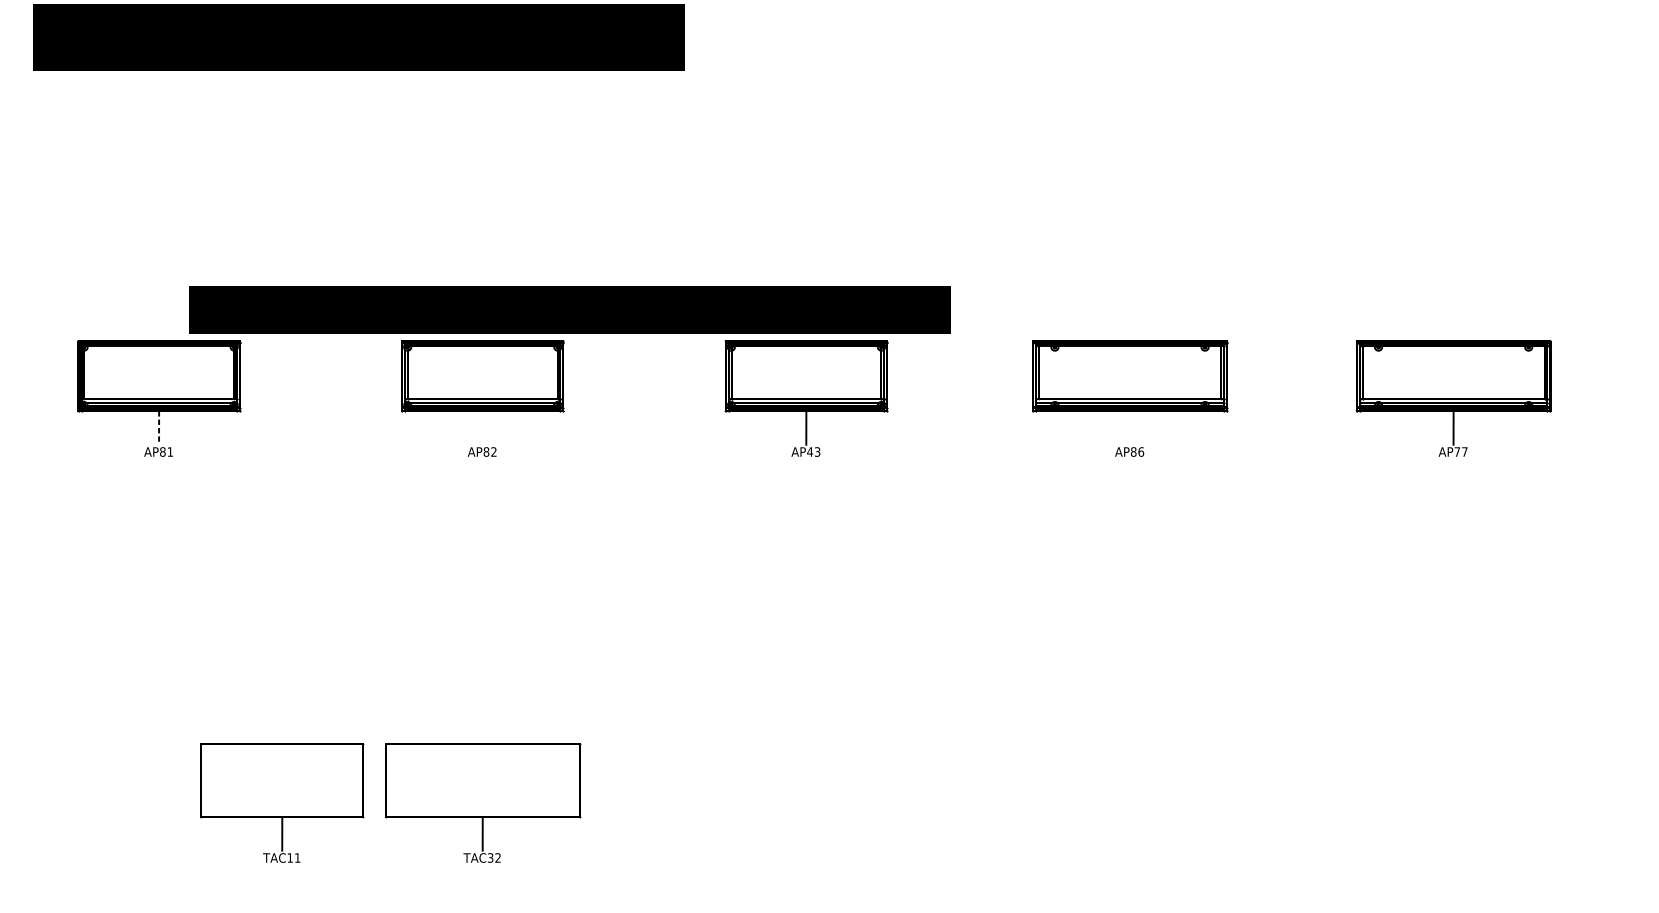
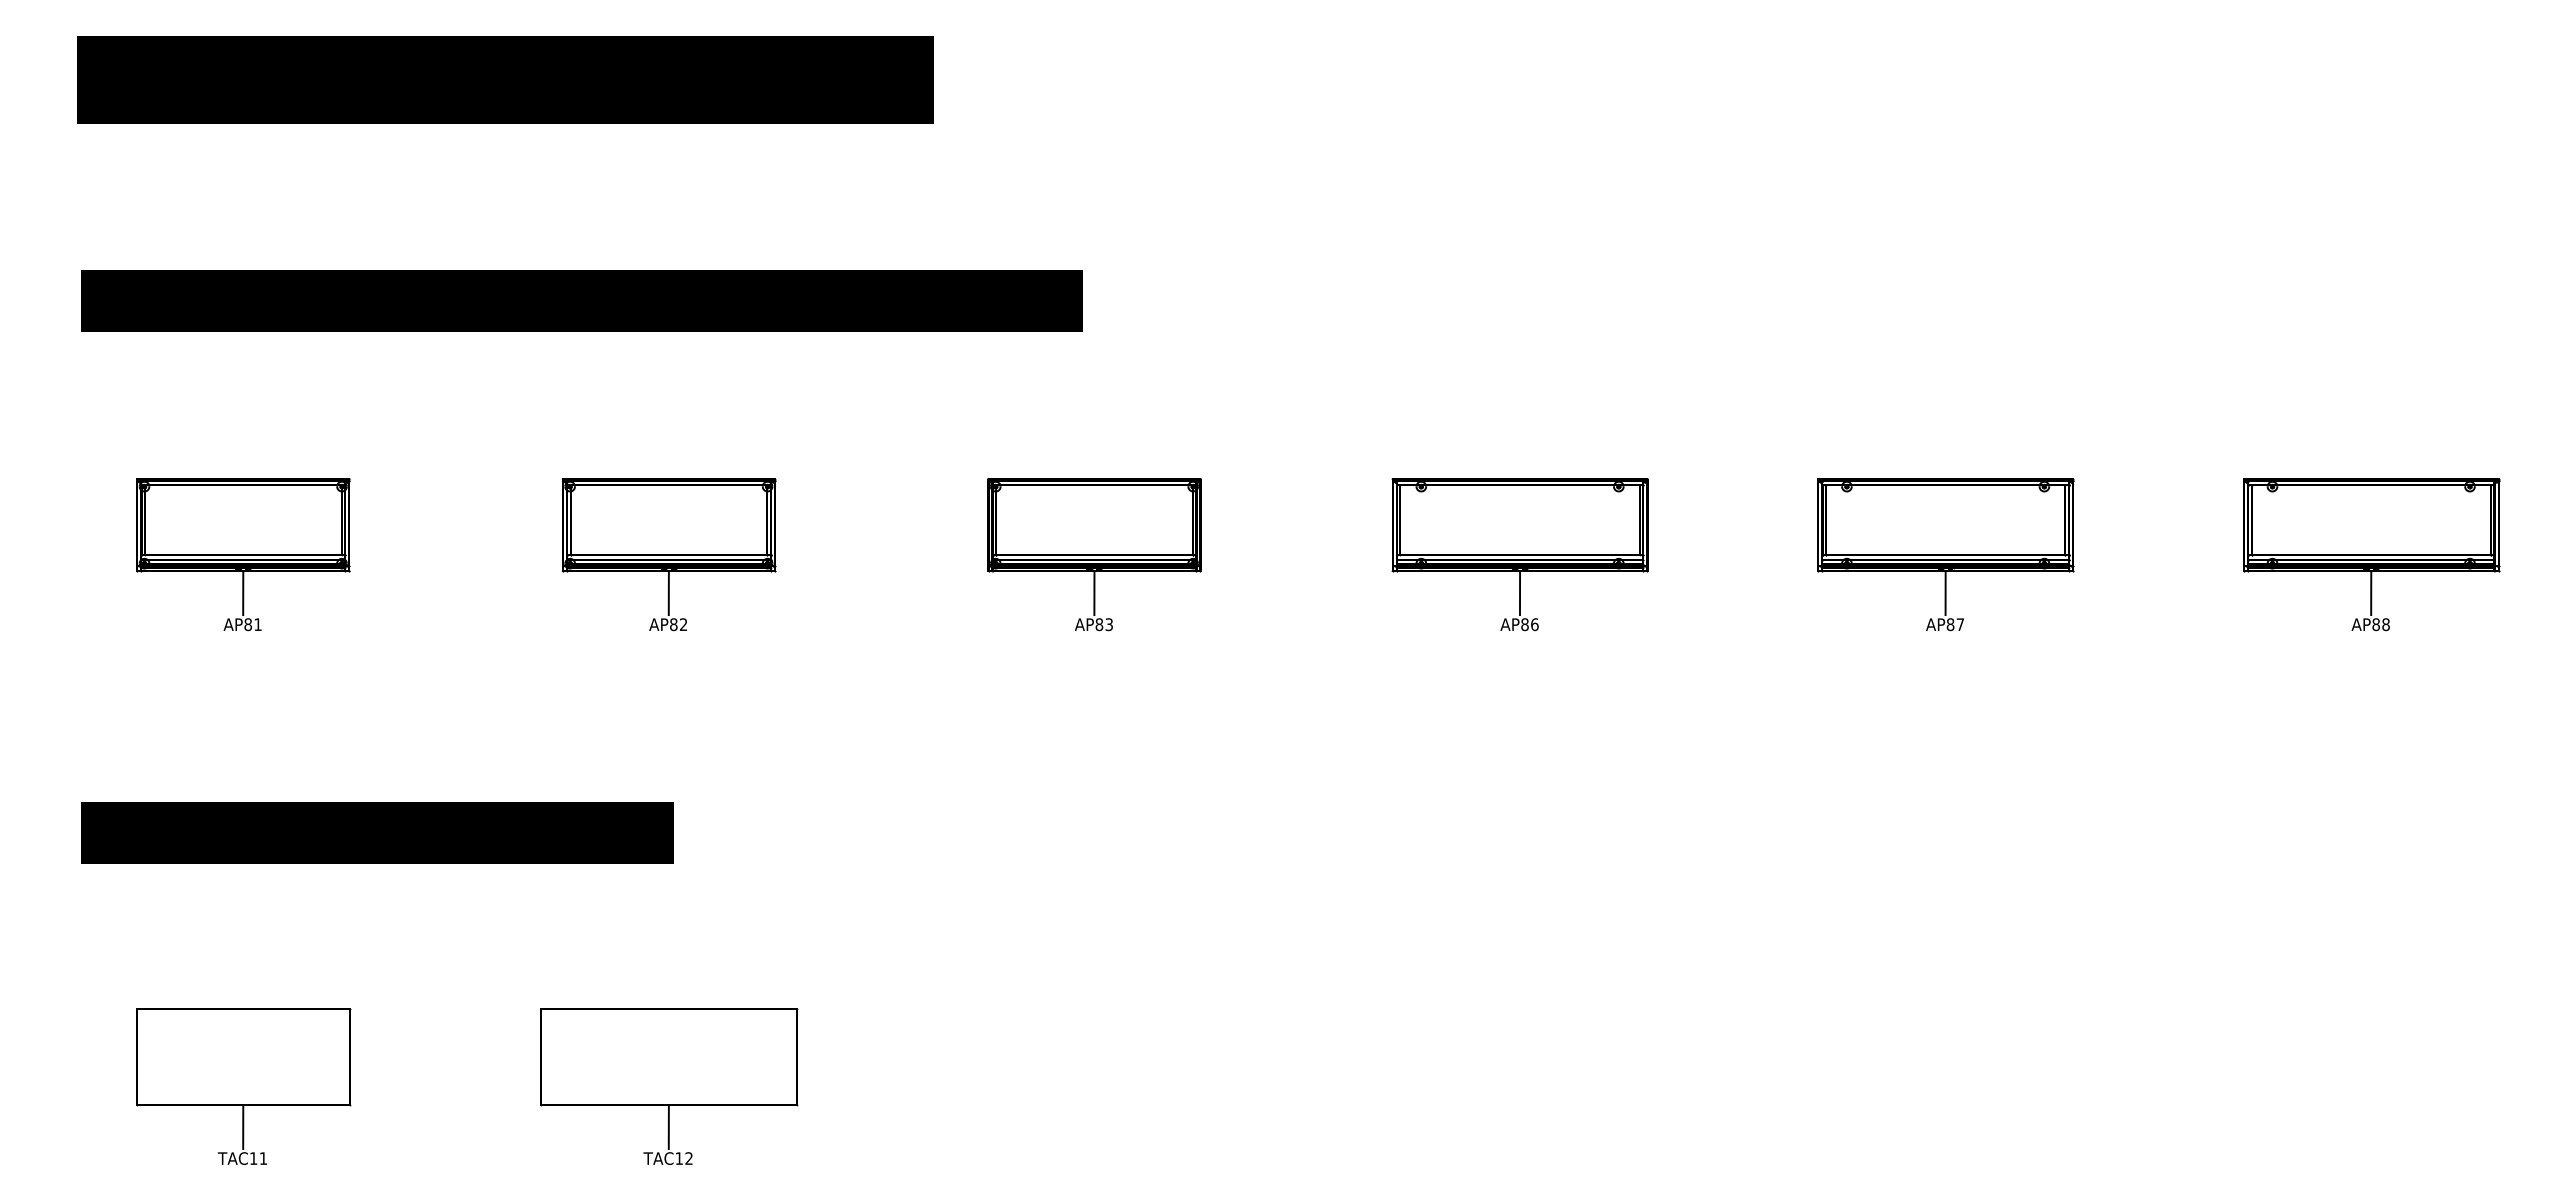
part: (569, 309) -> (581, 300), moved
line: (159, 428) -> (243, 593), dashed -> solid
line: (482, 428) -> (668, 593), added
line: (1129, 428) -> (1519, 593), added
text: (810, 451) -> (1099, 624), AP43 -> AP83
text: (1457, 451) -> (1950, 624), AP77 -> AP87
part: (261, 610) -> (377, 832), added
part: (282, 803) -> (243, 1086), moved
text: (490, 857) -> (678, 1158), TAC32 -> TAC12

